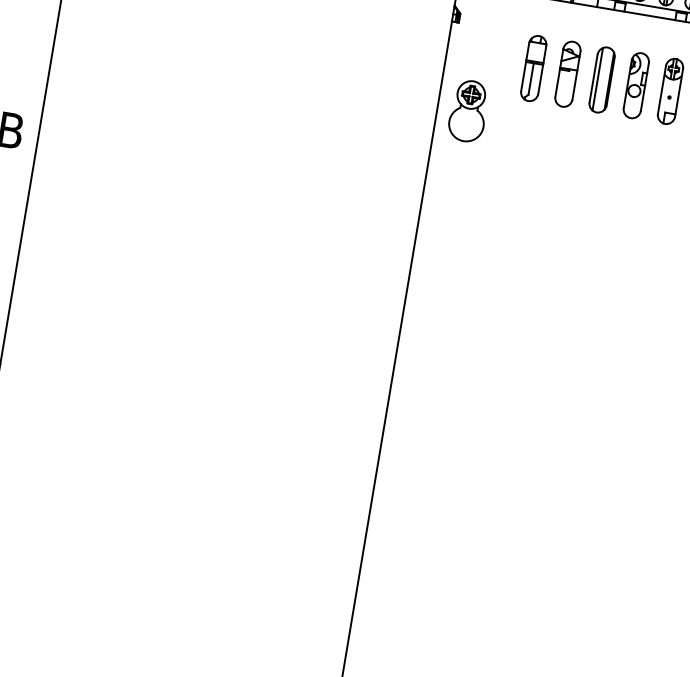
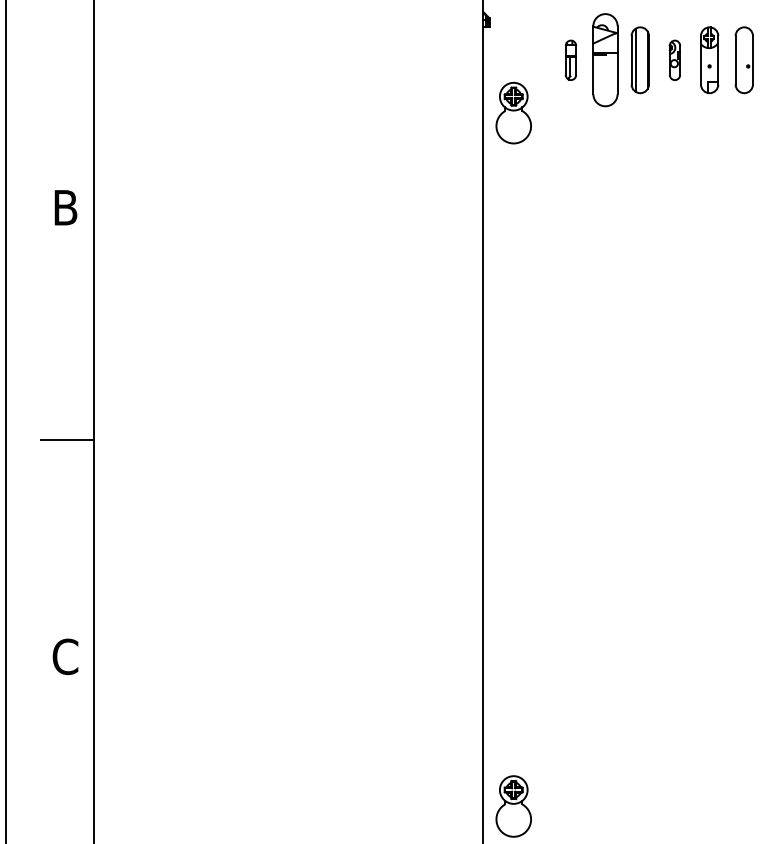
part: (533, 68) -> (570, 60), size x0.6
part: (567, 74) -> (605, 60), size x1.4
part: (635, 85) -> (674, 60), size x0.6

